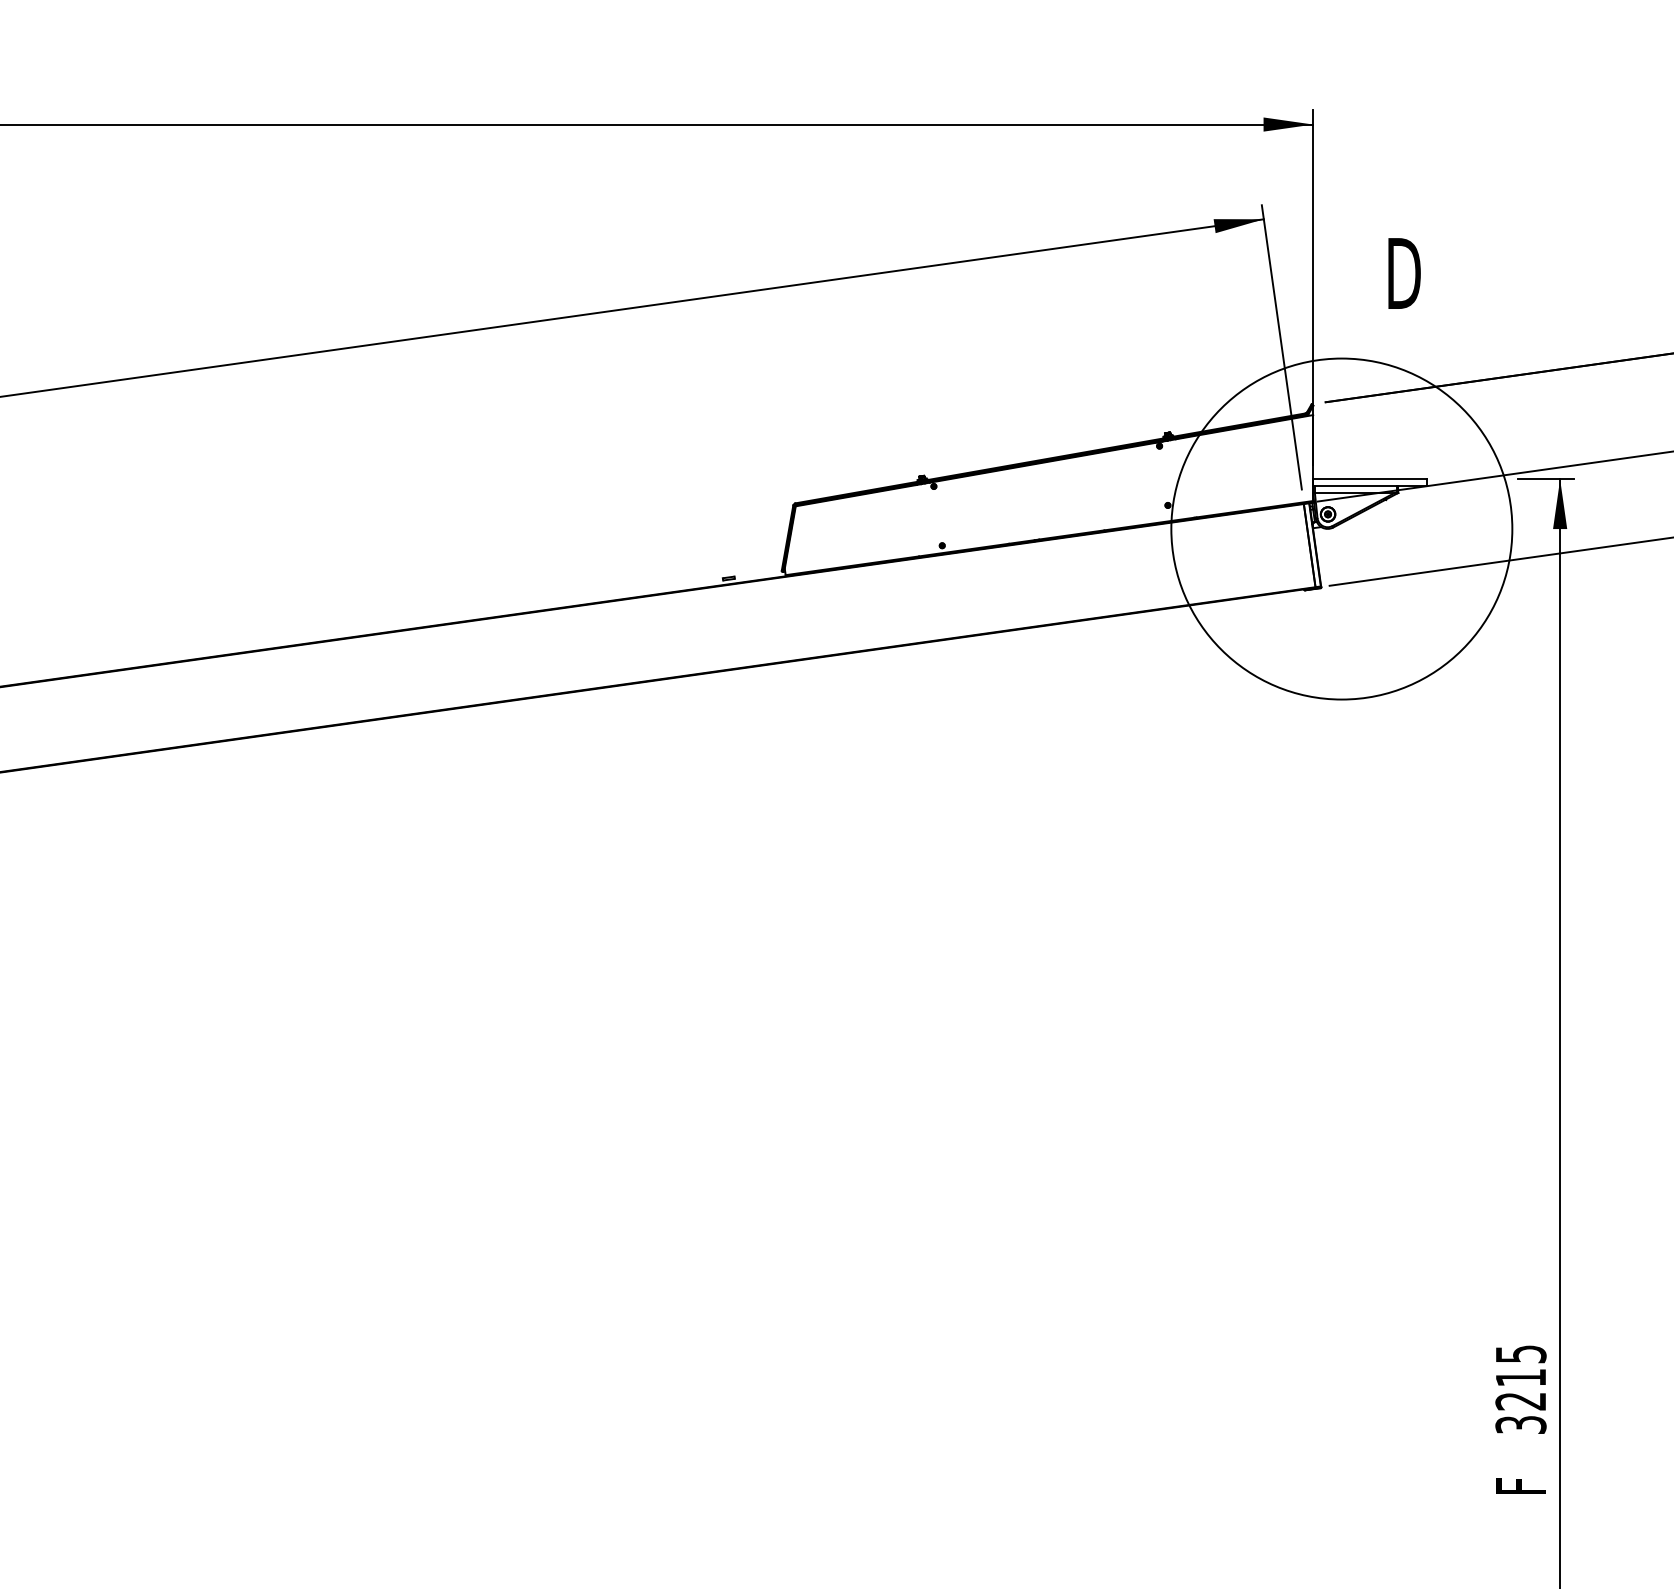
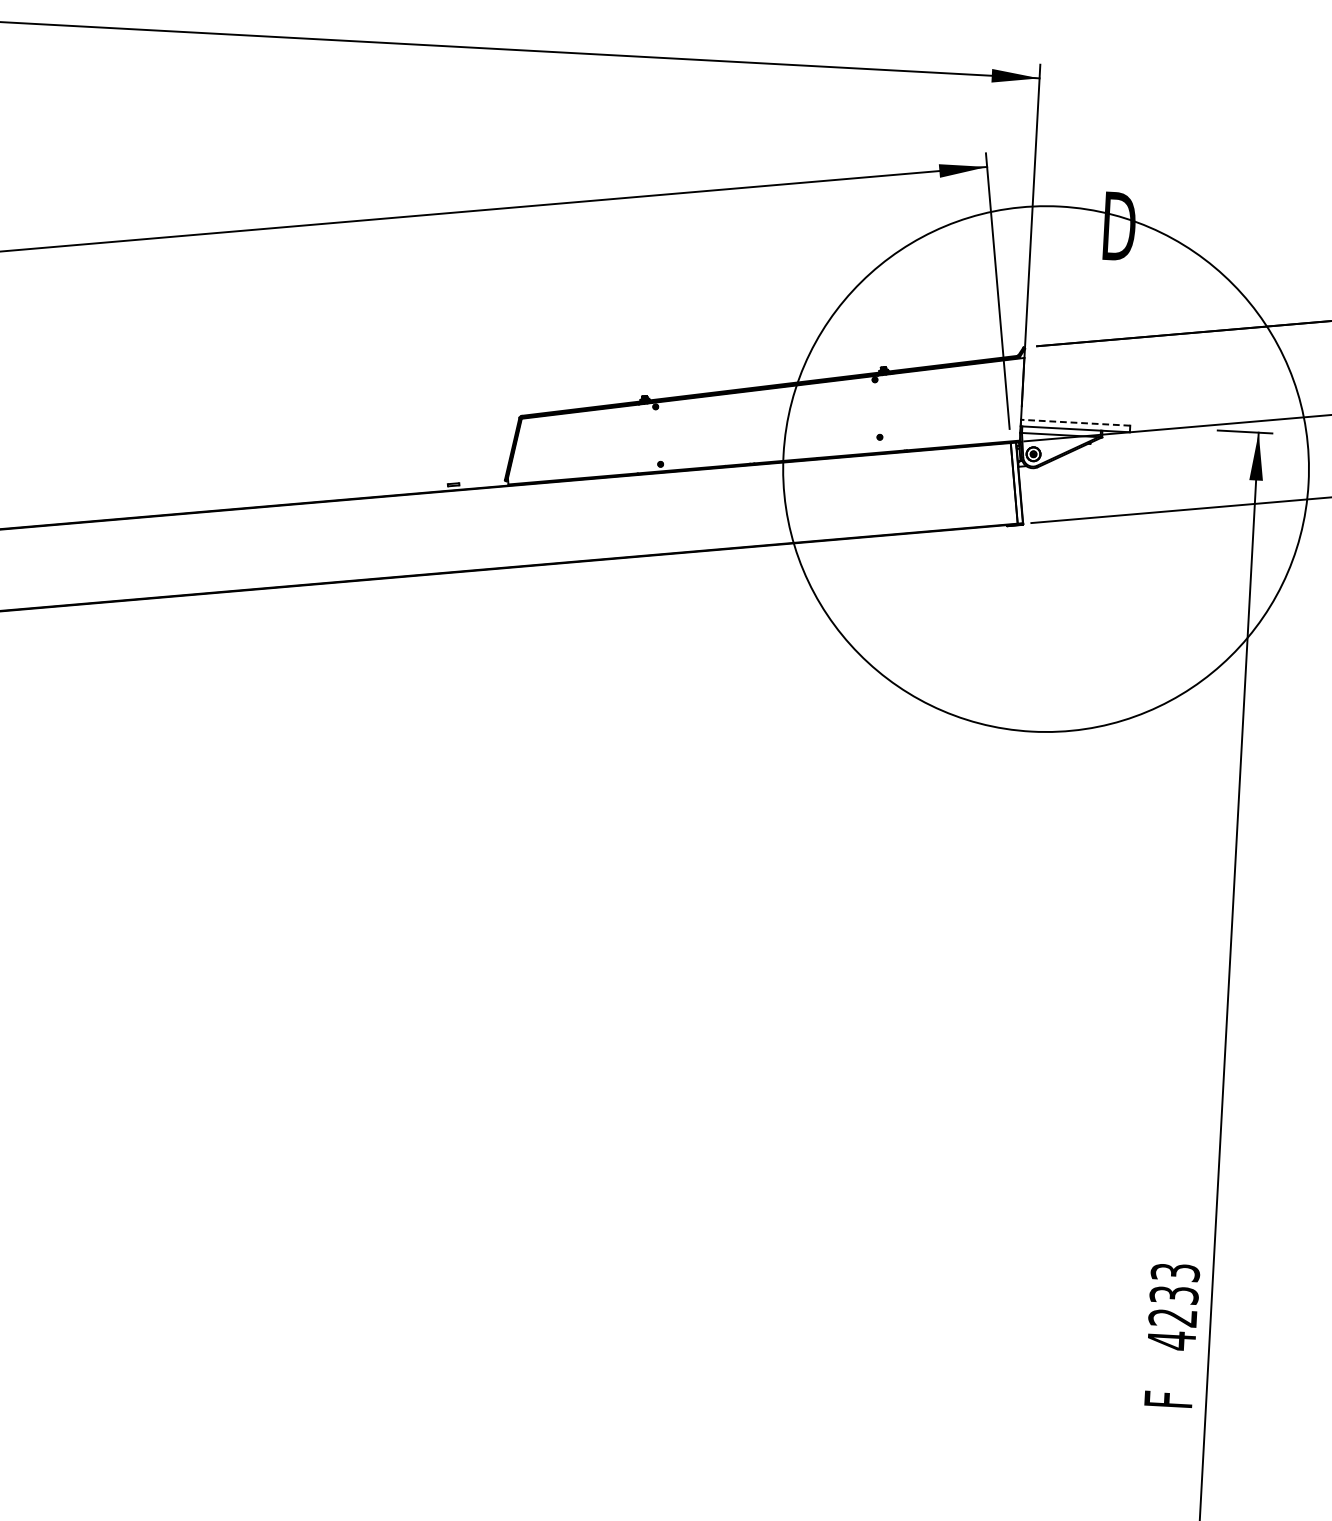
line: (1369, 479) -> (1075, 422), solid -> dashed
circle: (1341, 528) -> (1045, 468), size x1.6
text: (1520, 1389) -> (1173, 1306), 3215 -> 4233

